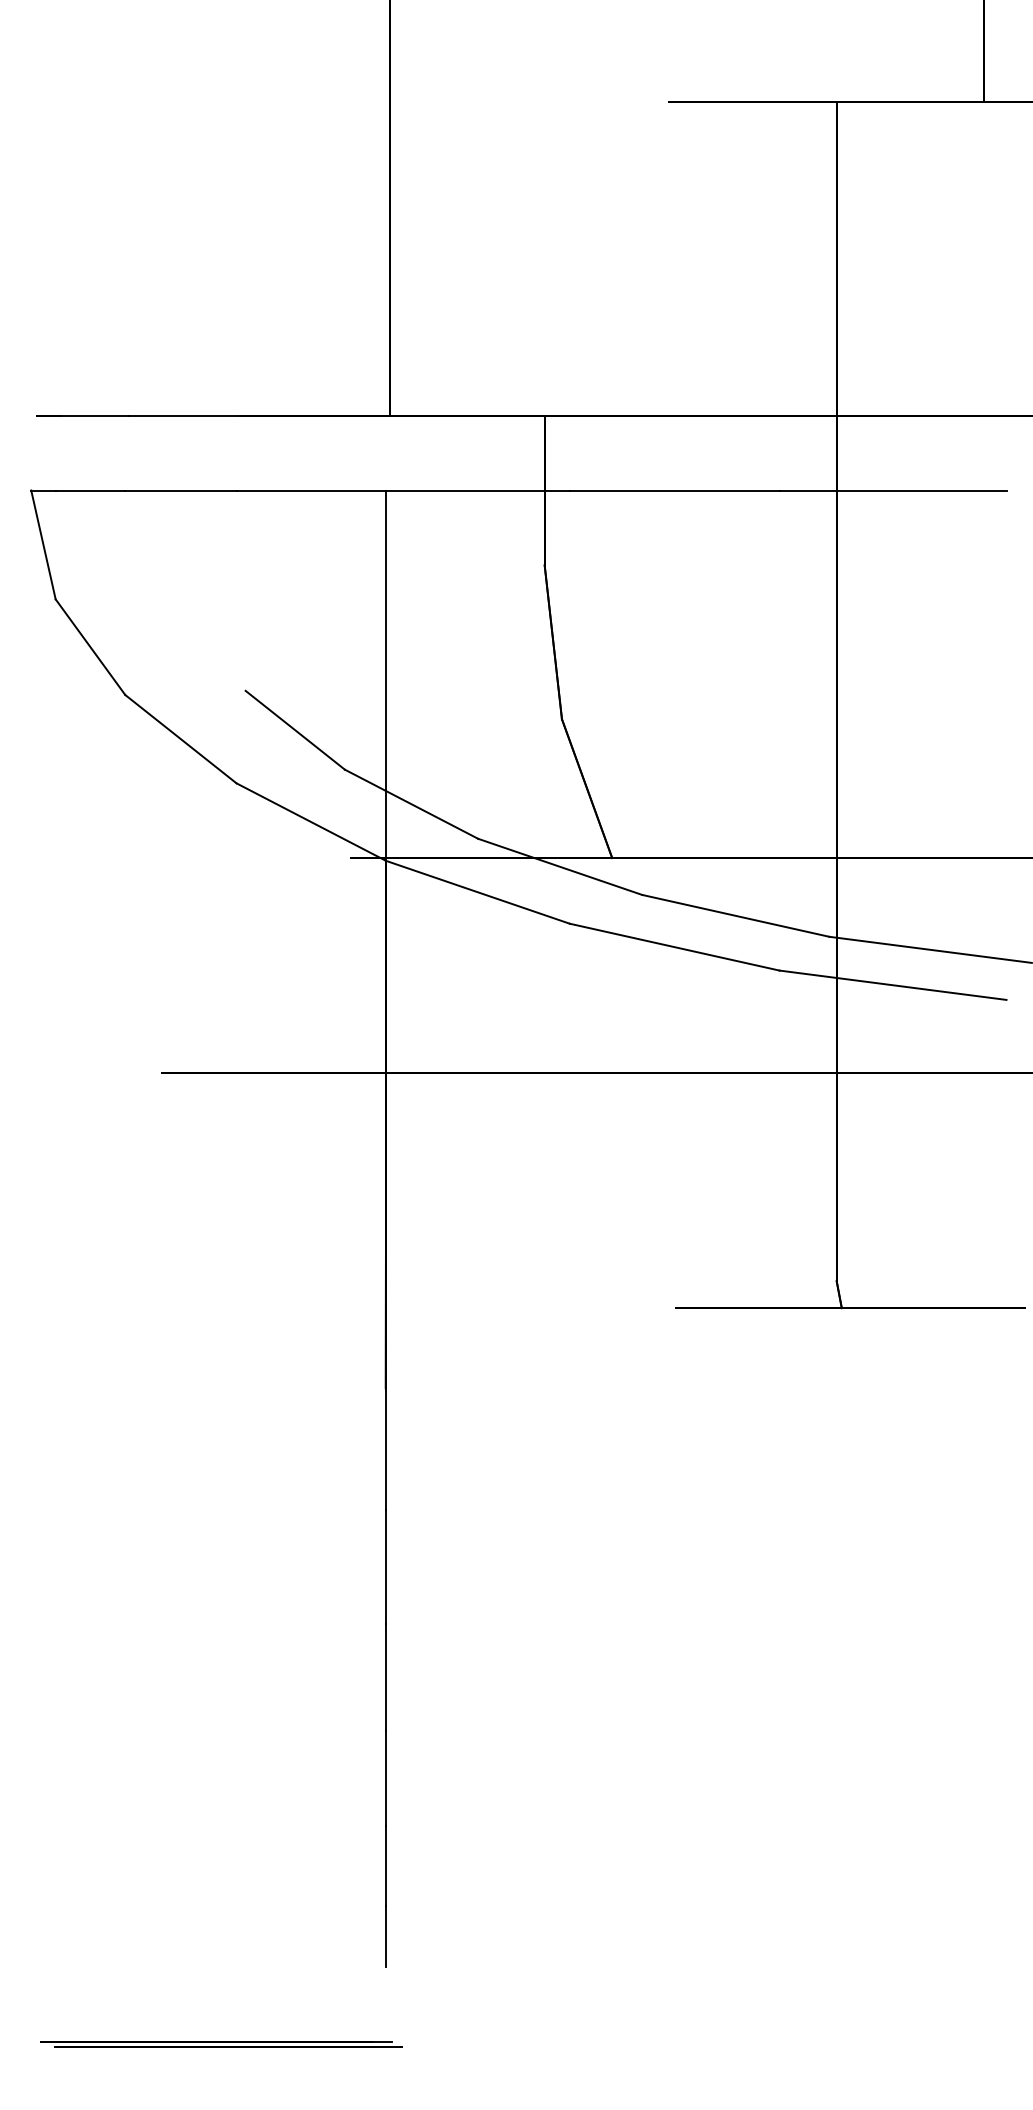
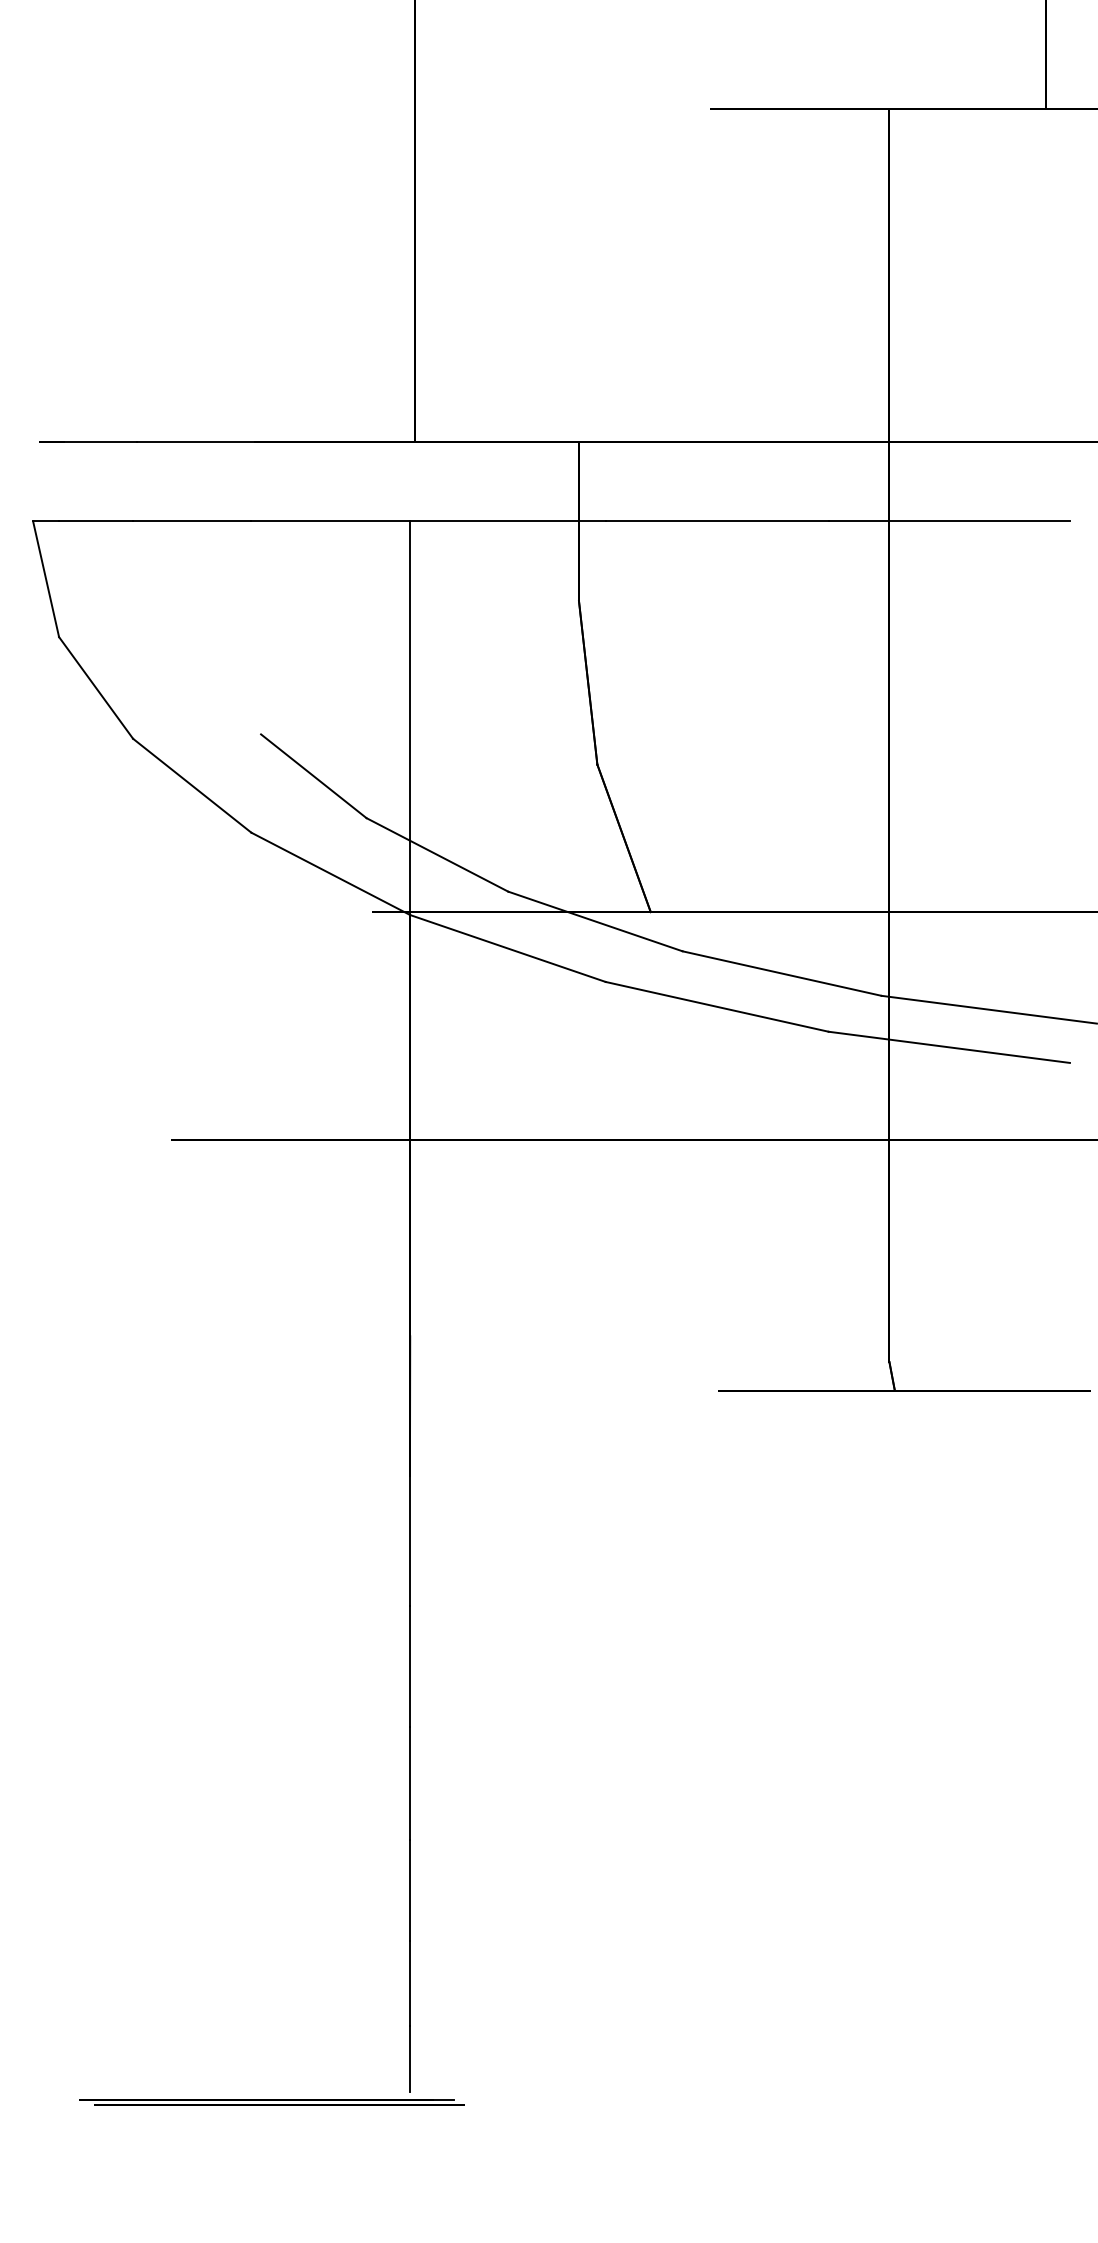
part: (220, 2044) -> (271, 2102), moved

